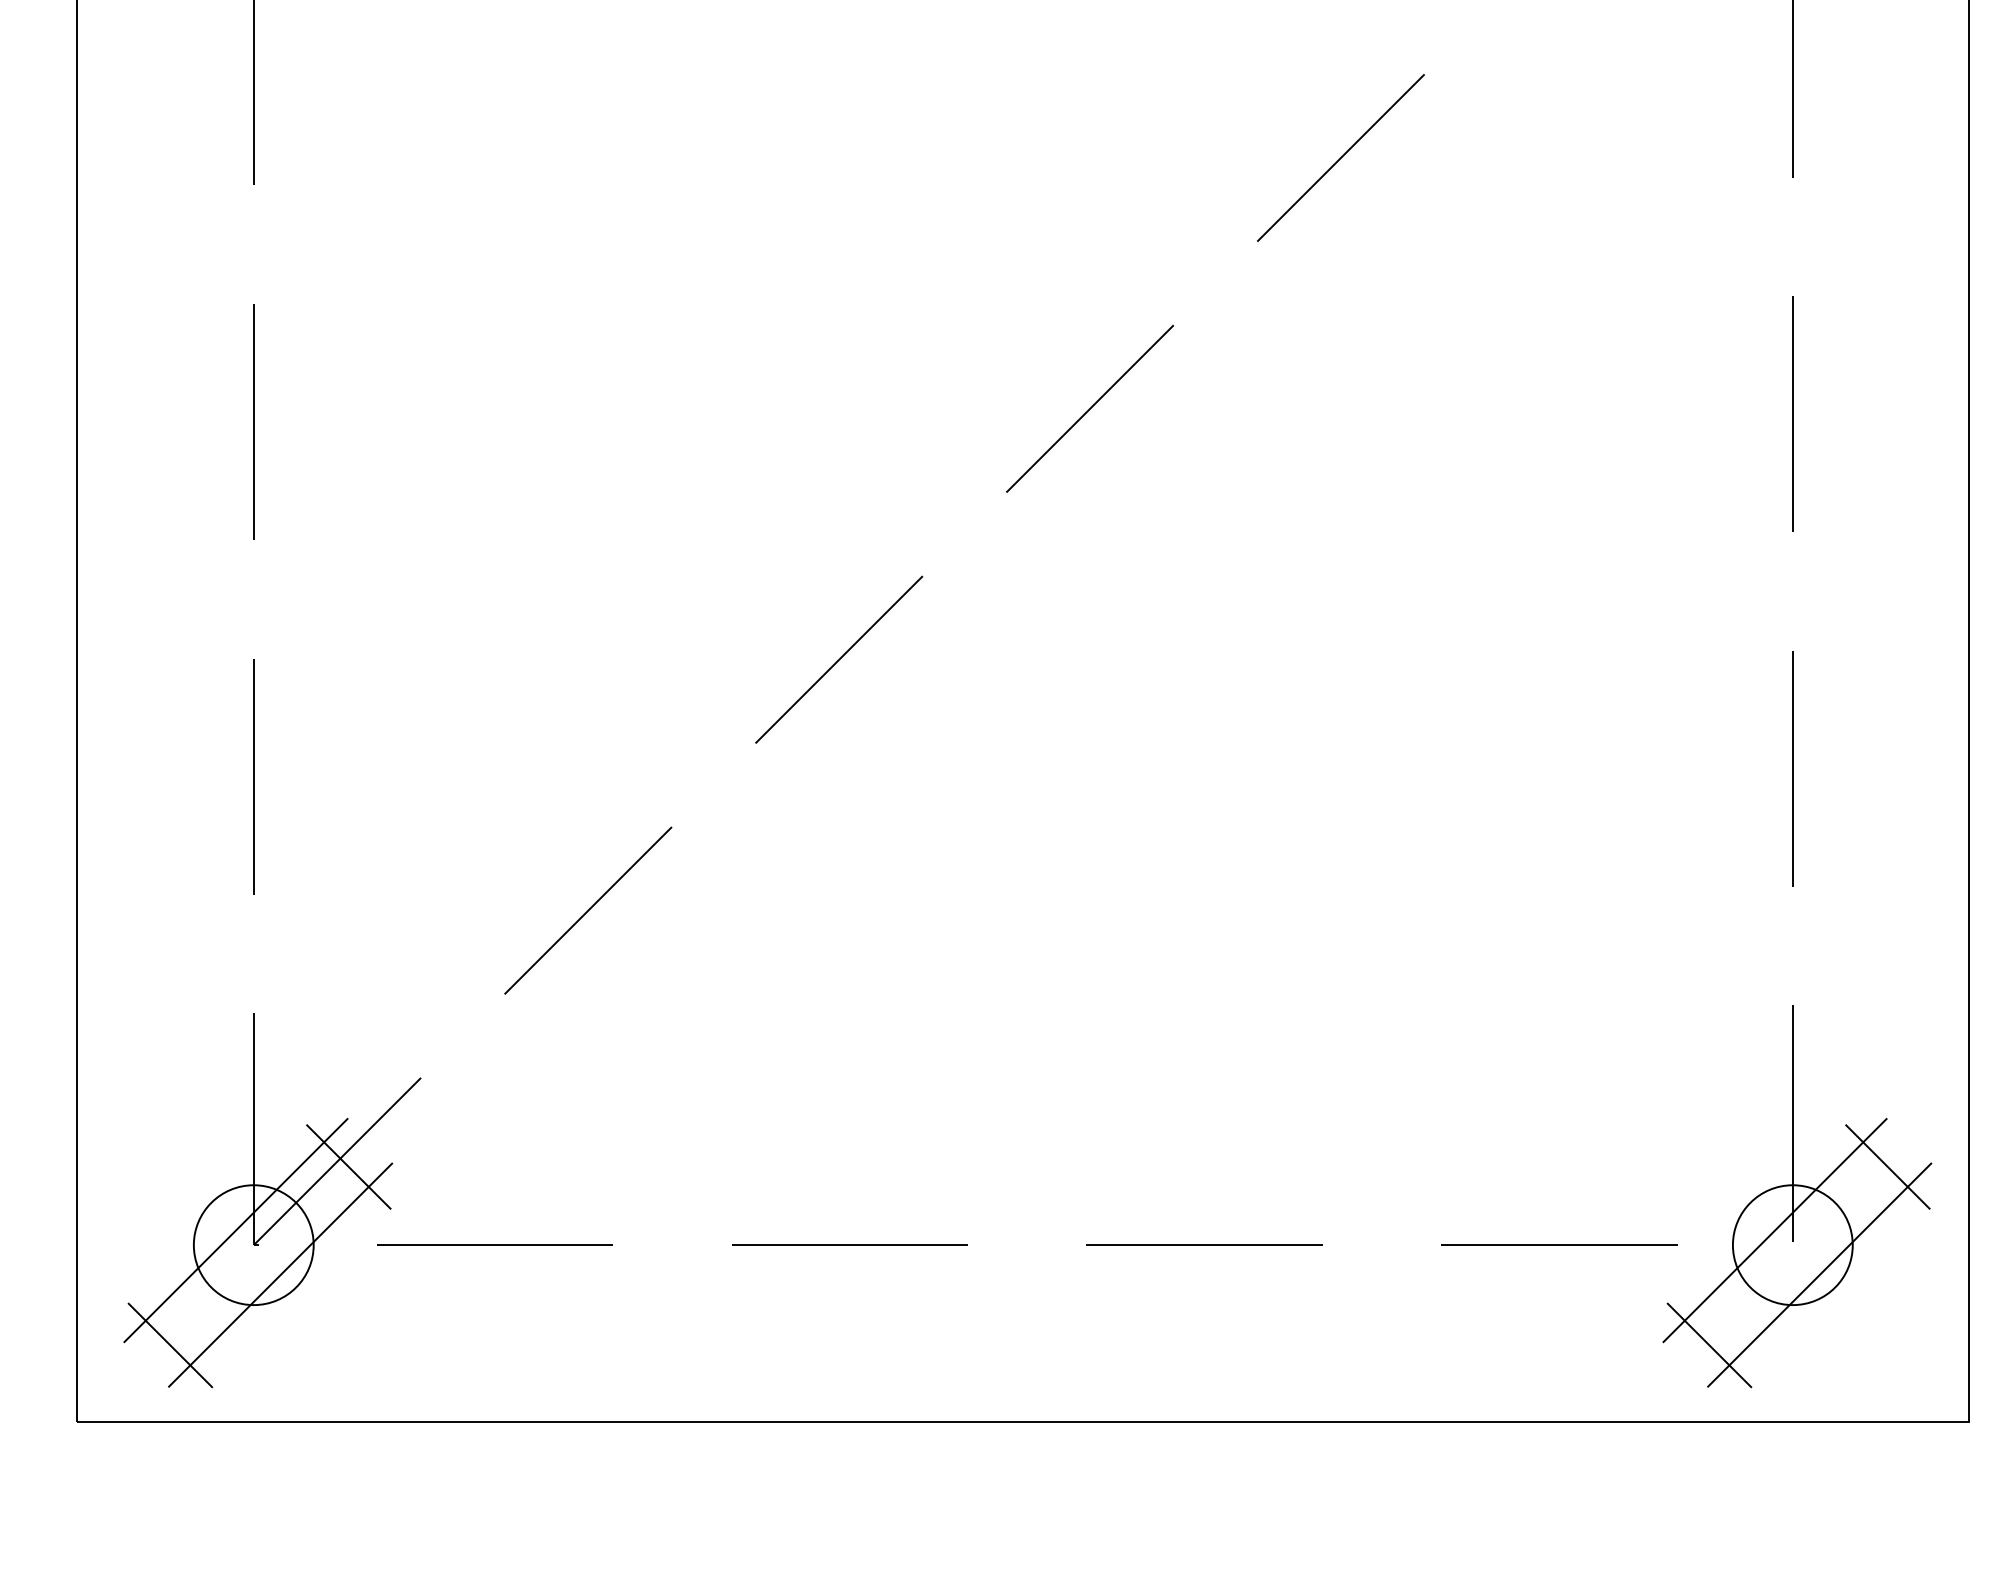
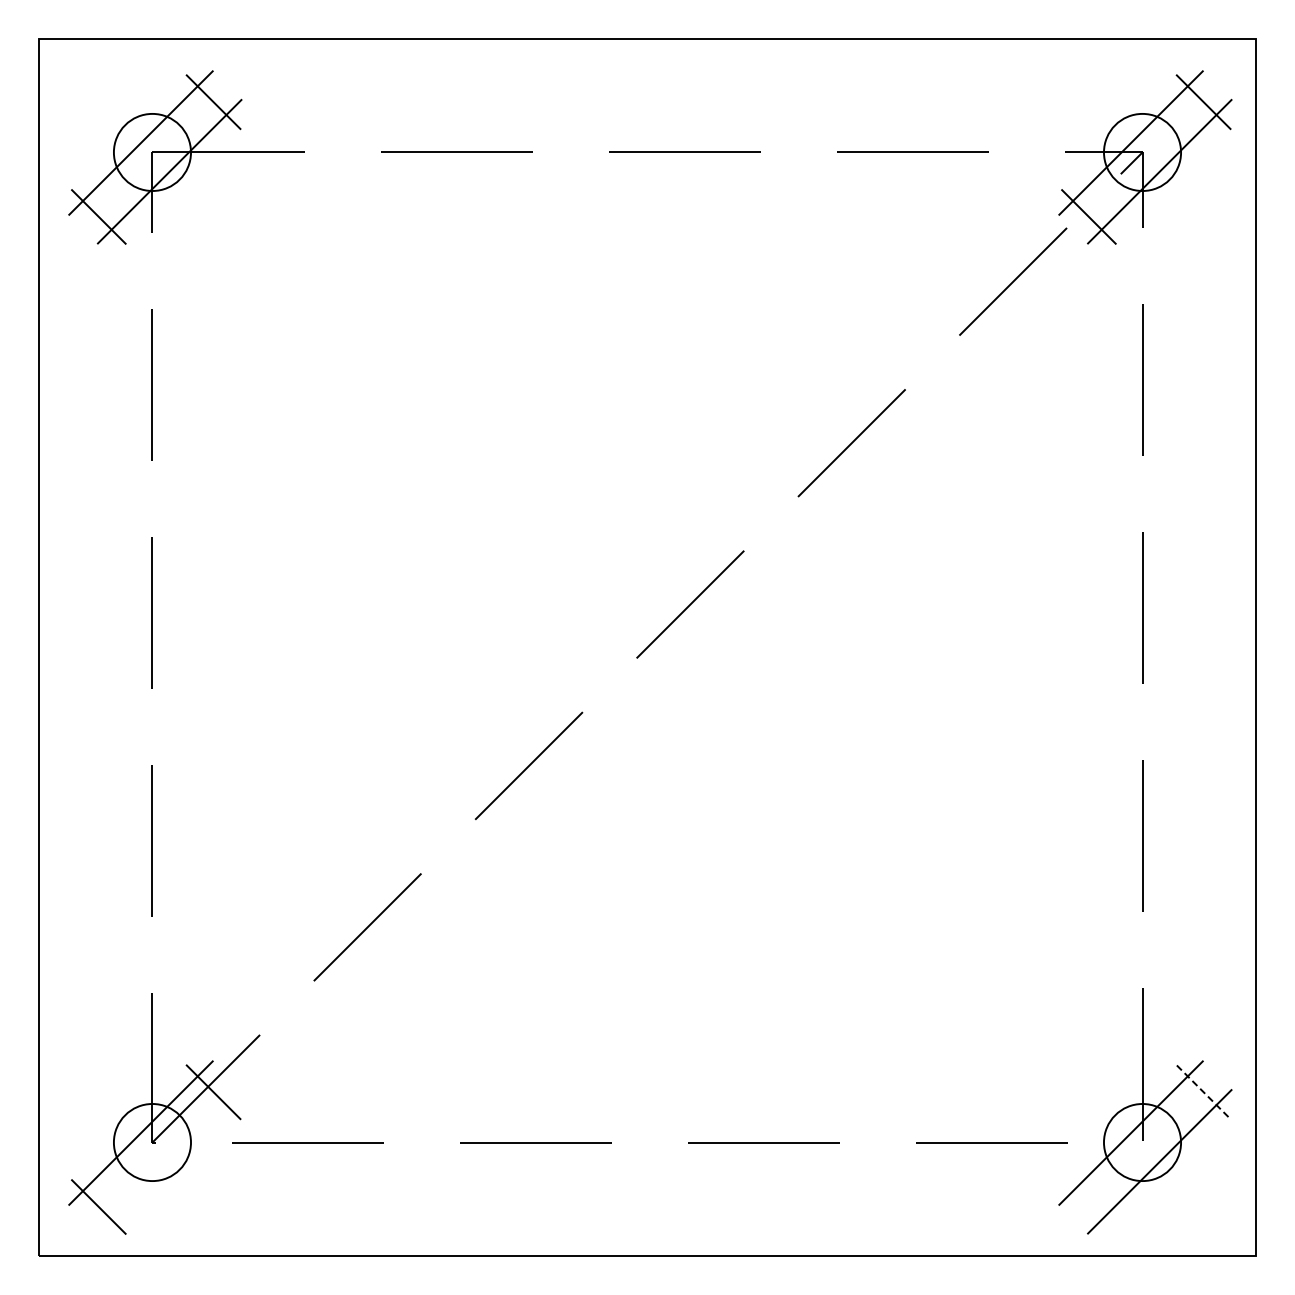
line: (1887, 1167) -> (1203, 1092), solid -> dashed
line: (280, 1274) -> (169, 1161), removed
line: (1708, 1344) -> (1088, 1206), removed

